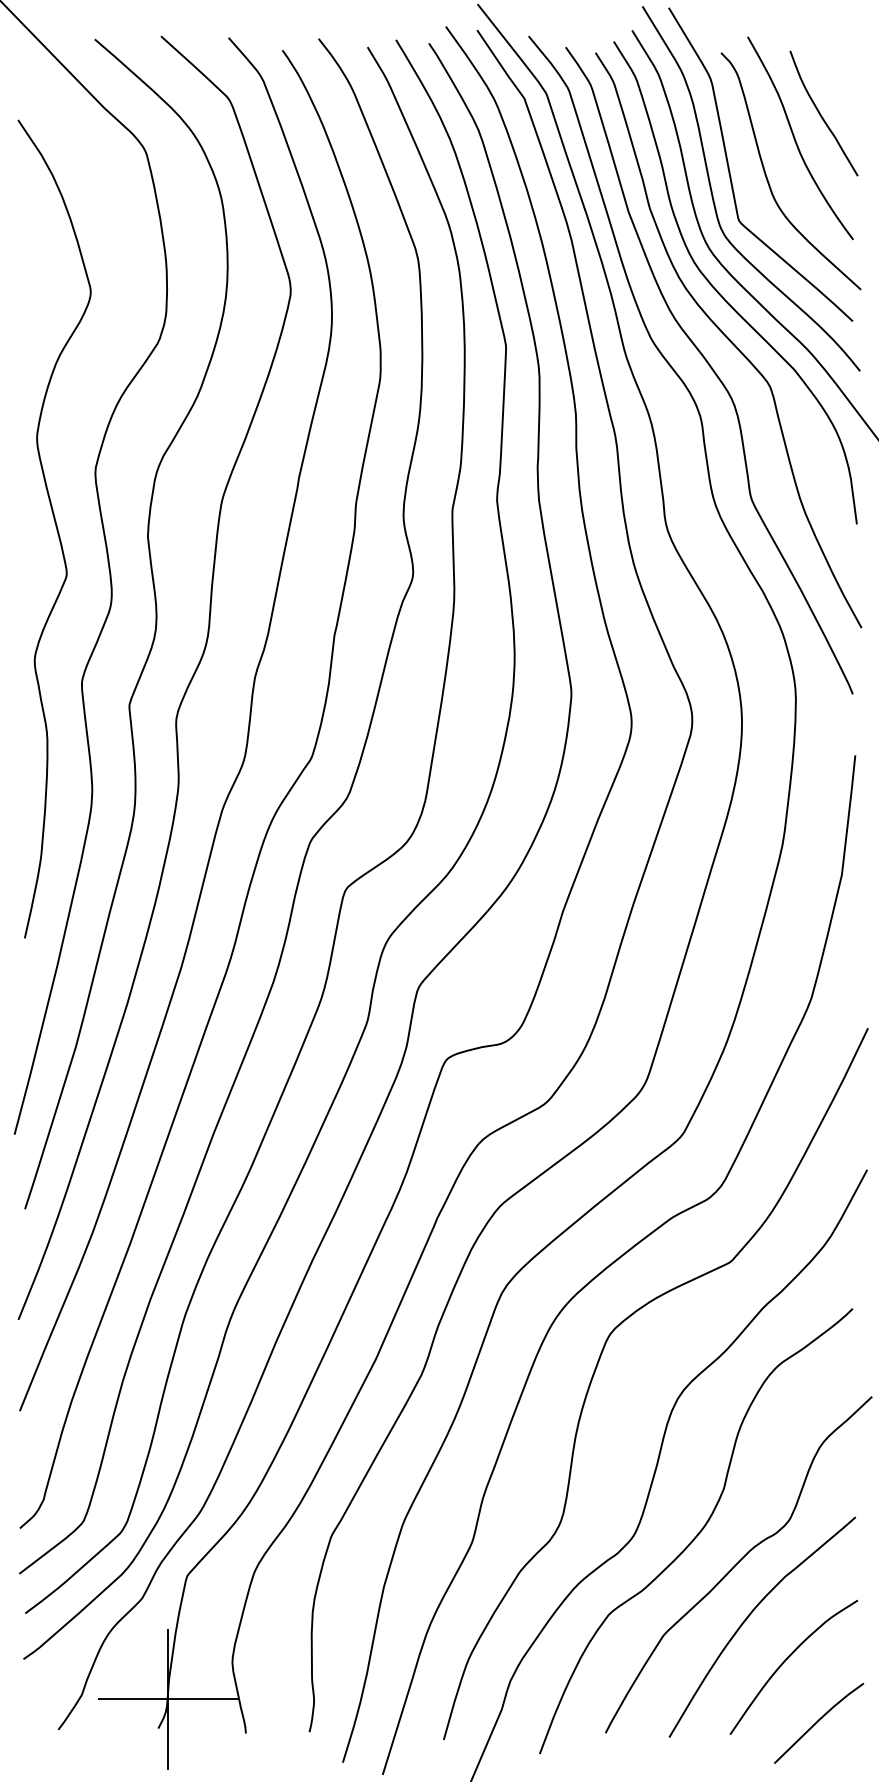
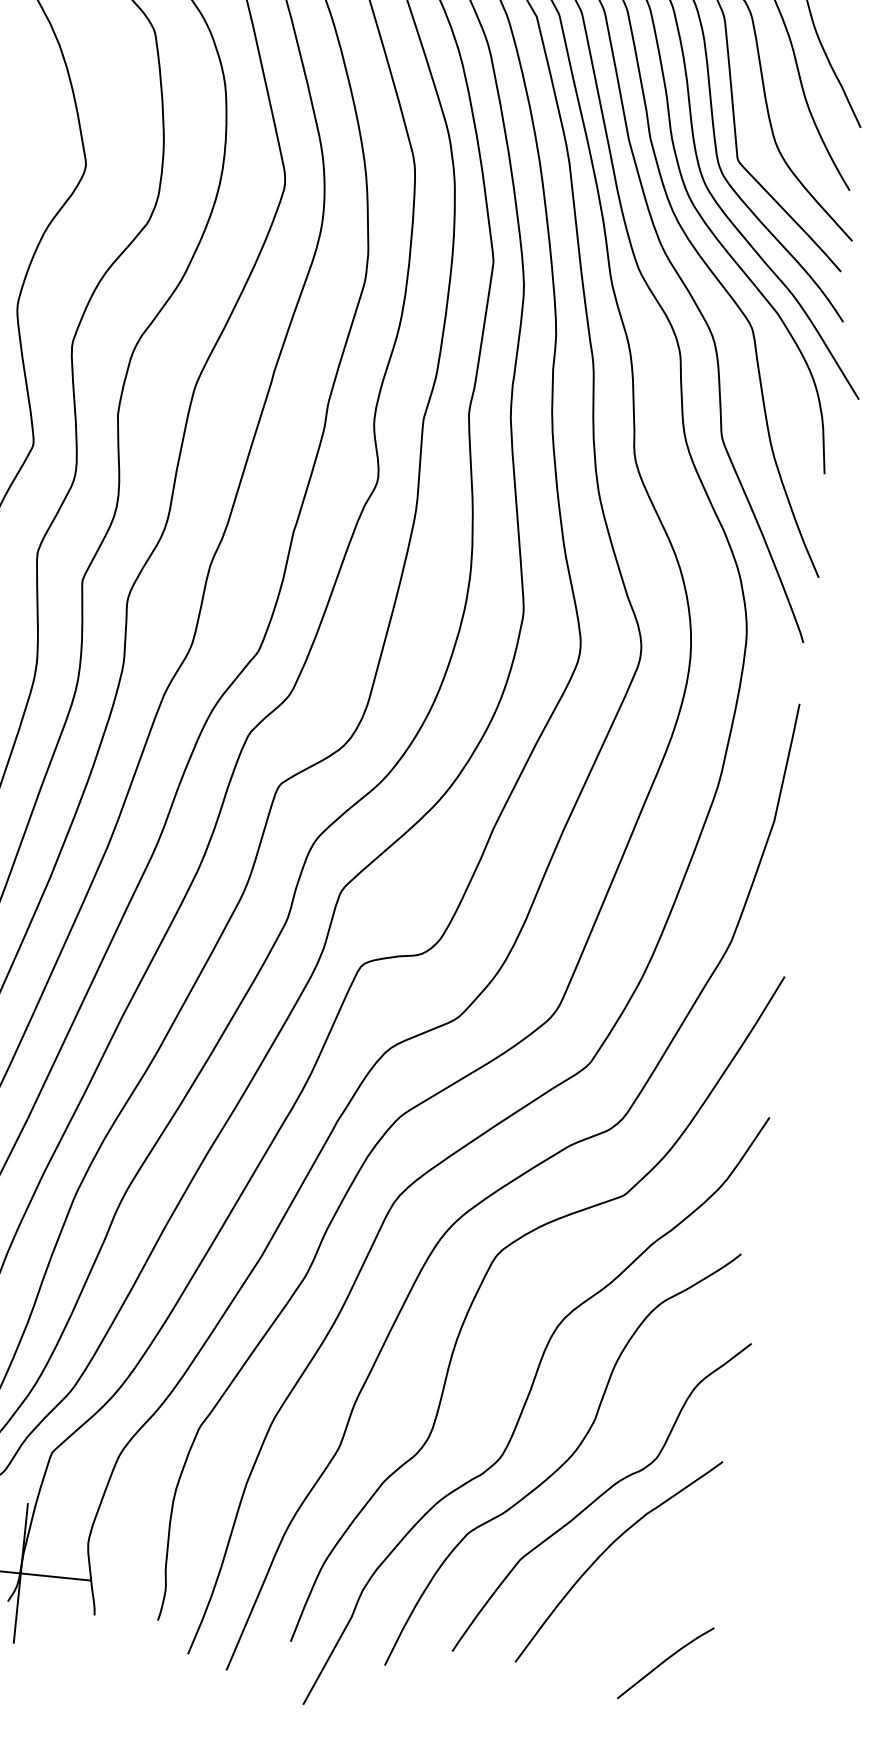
curve: (787, 1659) -> (640, 1596), removed

